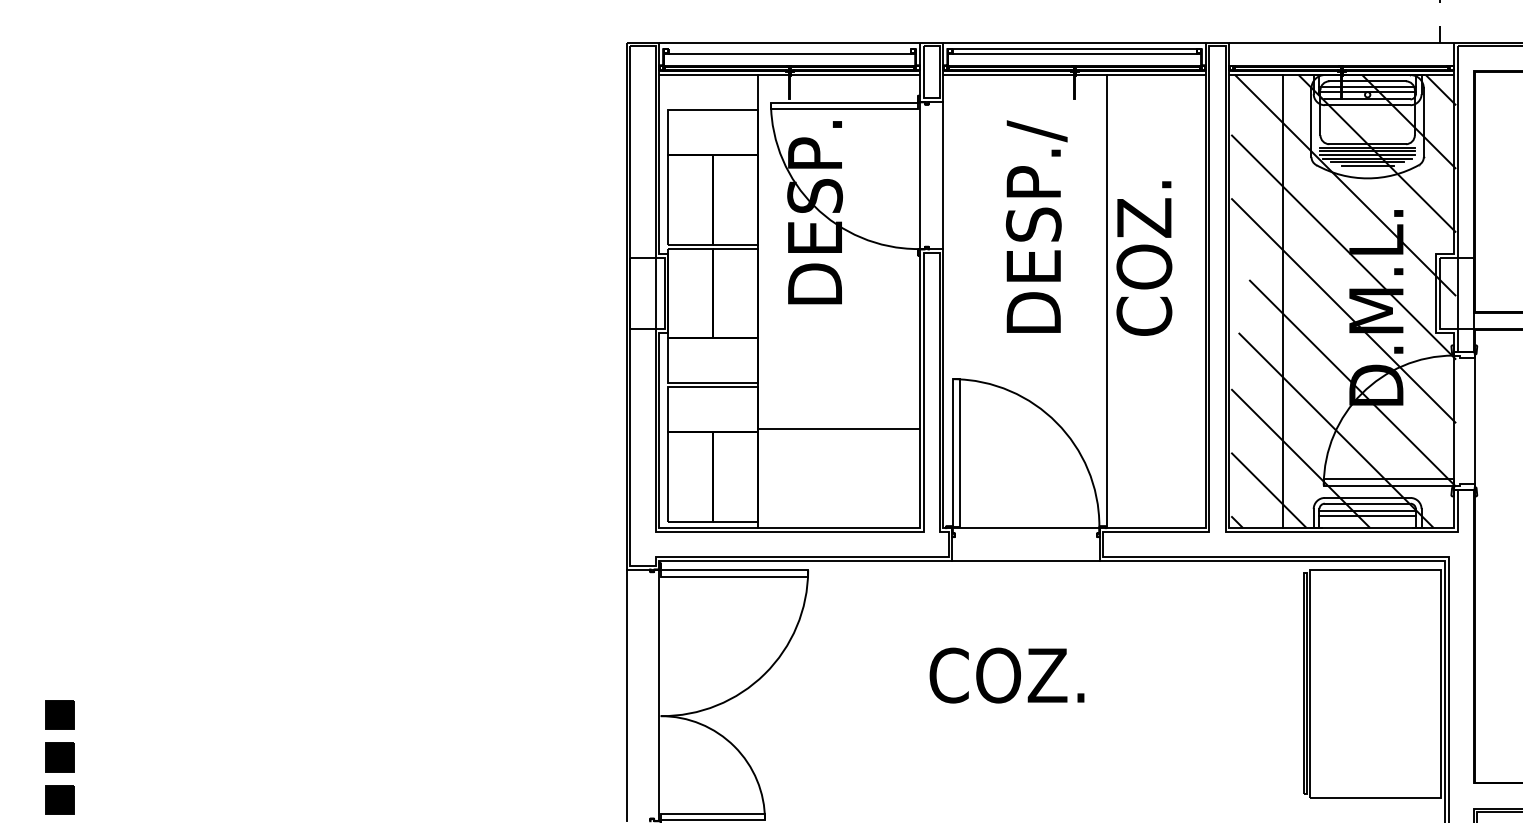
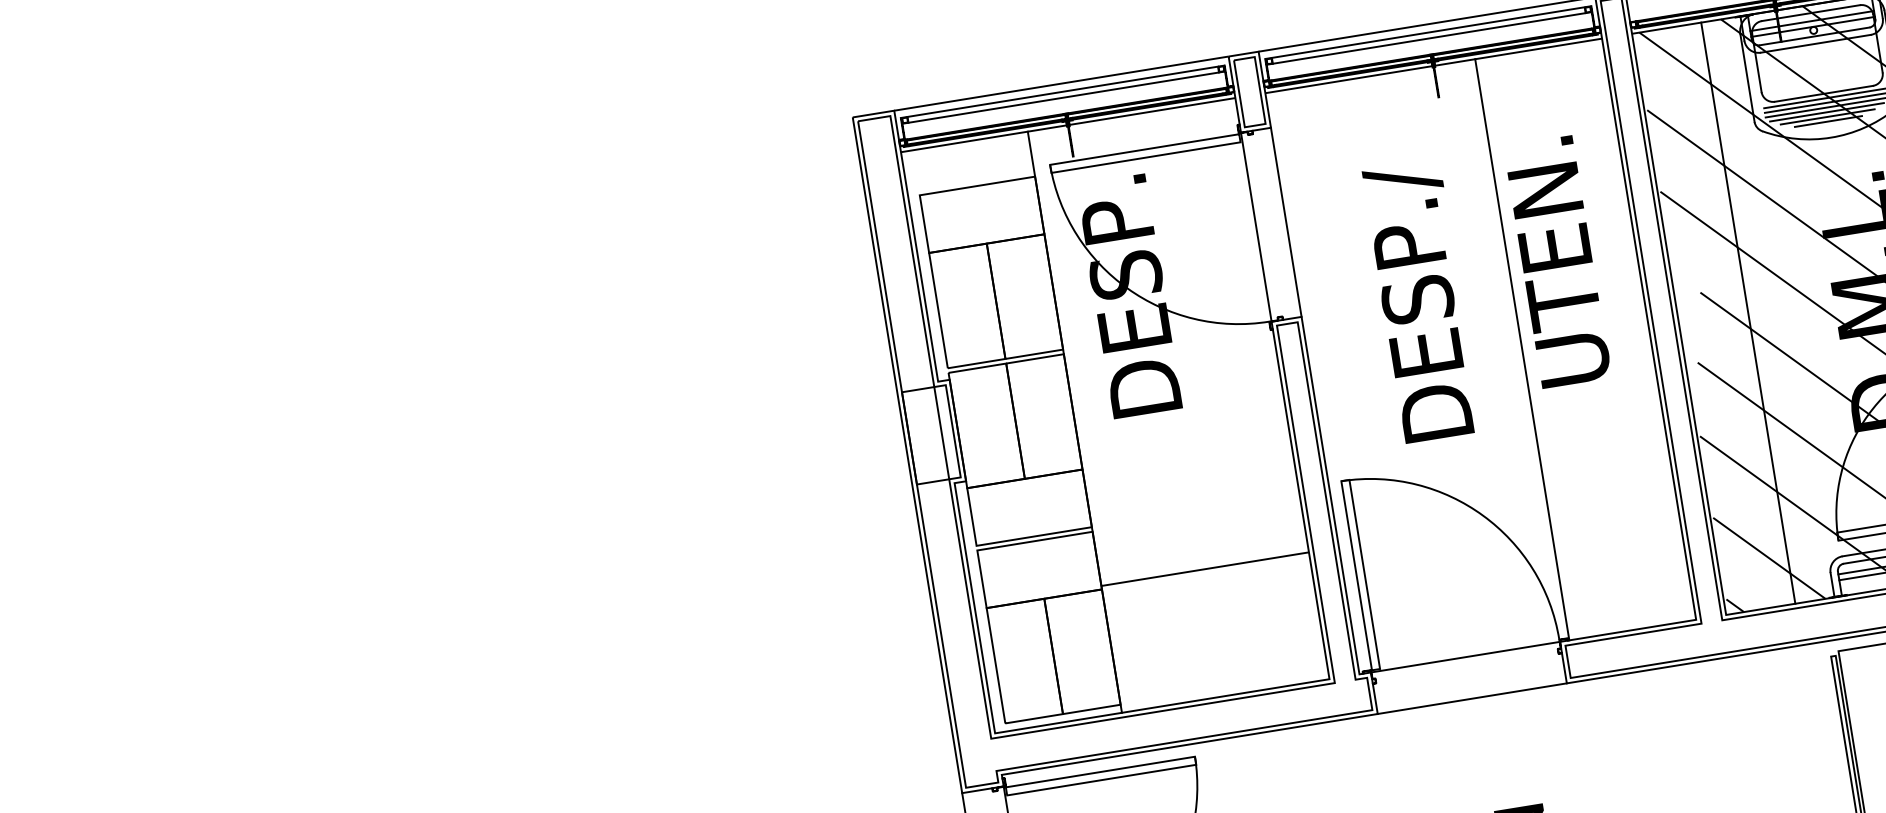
line: (789, 49) -> (1062, 92), added
text: (1036, 226) -> (1421, 301), moved
text: (1144, 239) -> (1557, 262), COZ. -> UTEN.

